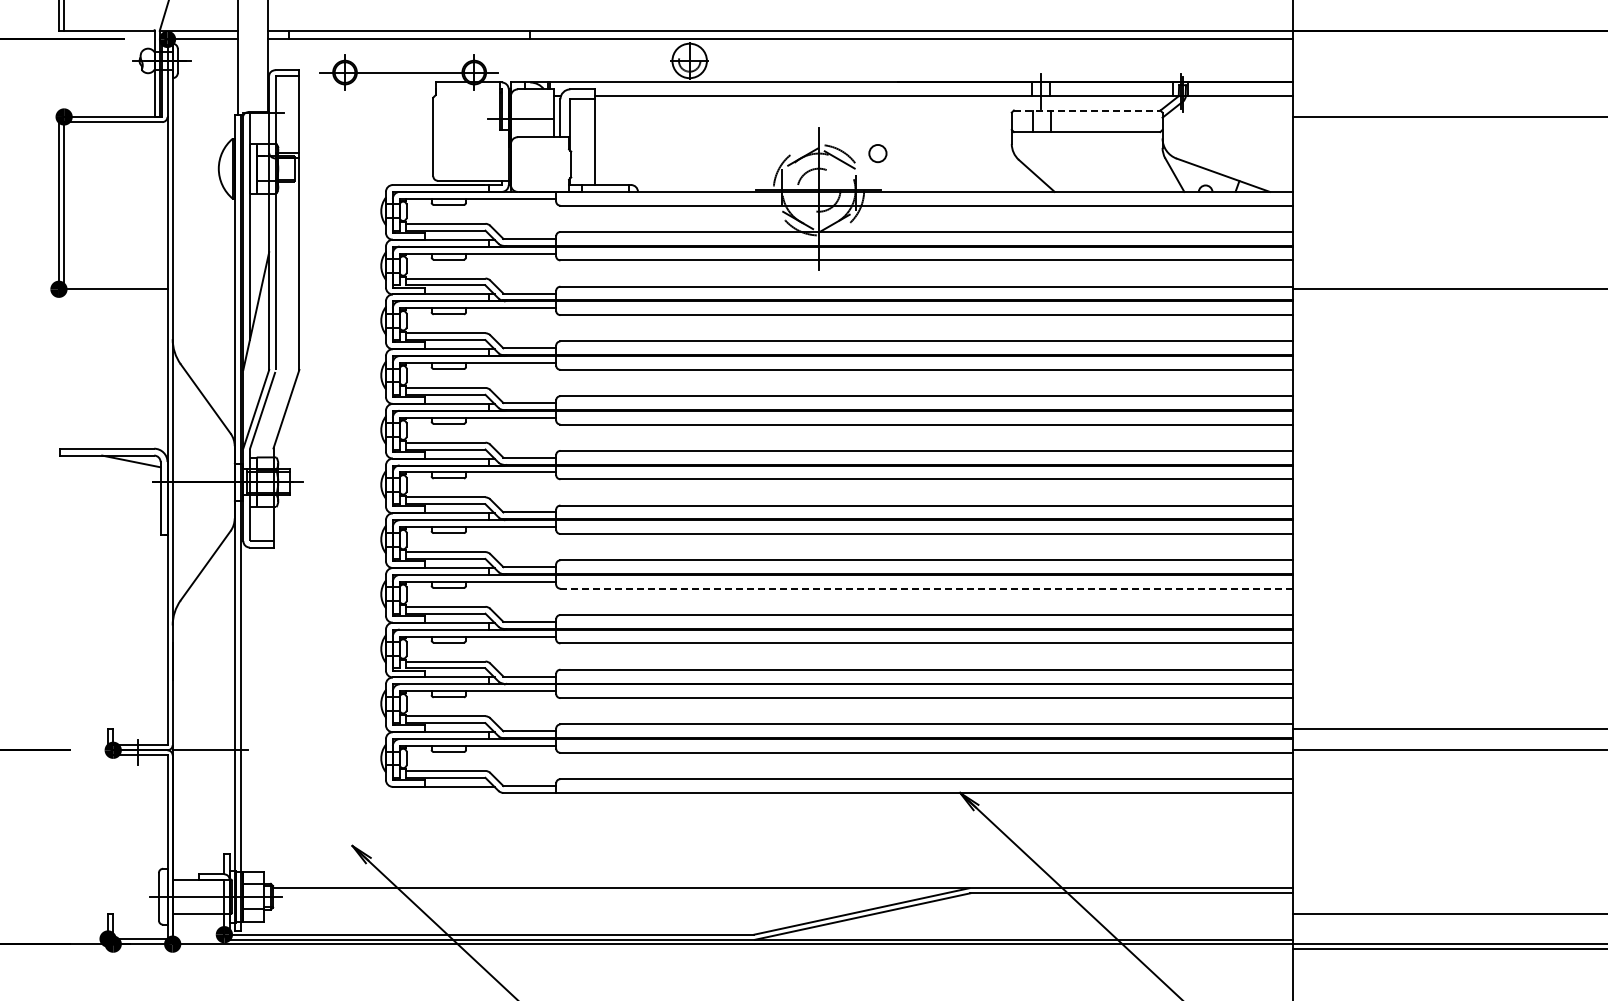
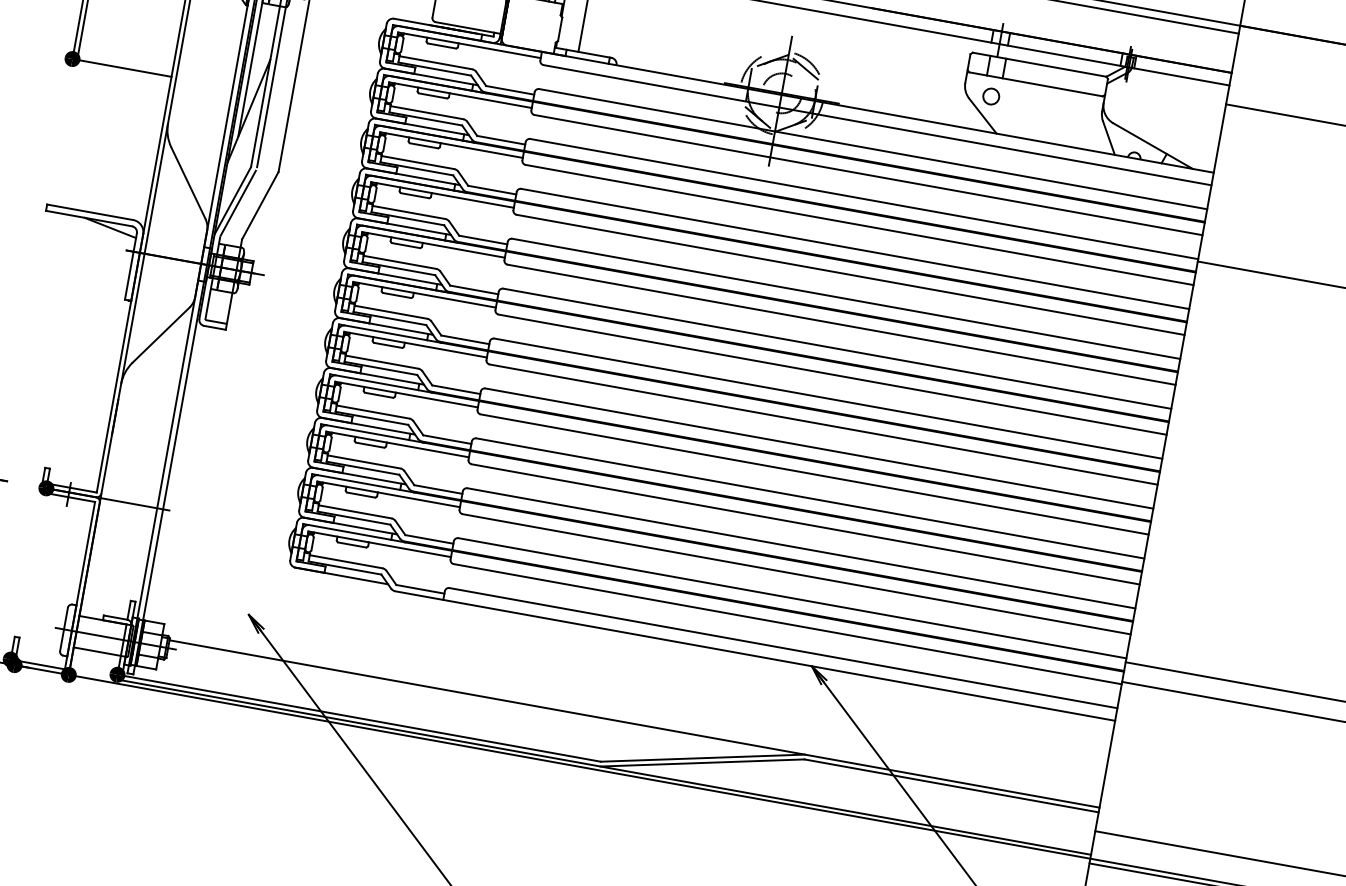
line: (1087, 110) -> (1039, 64), dashed -> solid
circle: (877, 153) -> (990, 96), moved
line: (926, 588) -> (814, 474), dashed -> solid

